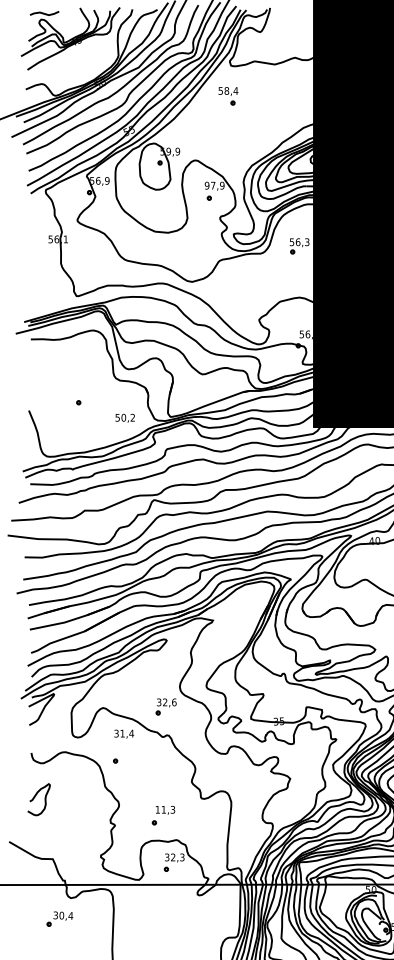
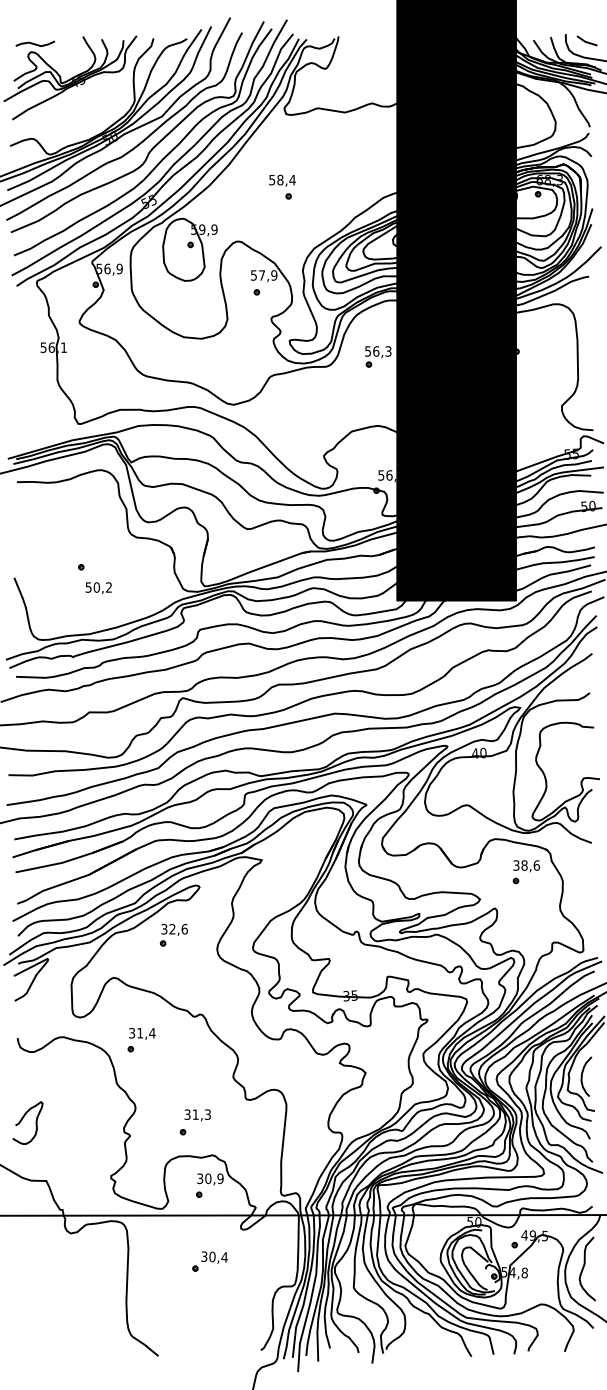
part: (228, 95) -> (282, 186), moved
text: (206, 185) -> (253, 275), 97,9 -> 57,9
text: (125, 418) -> (98, 588), moved
part: (165, 707) -> (173, 935), moved
text: (124, 733) -> (142, 1033), moved
curve: (35, 797) -> (22, 1120), moved
text: (157, 809) -> (187, 1114), 11,3 -> 31,3
text: (177, 857) -> (214, 1178), 32,3 -> 30,9
part: (59, 919) -> (209, 1261), moved

